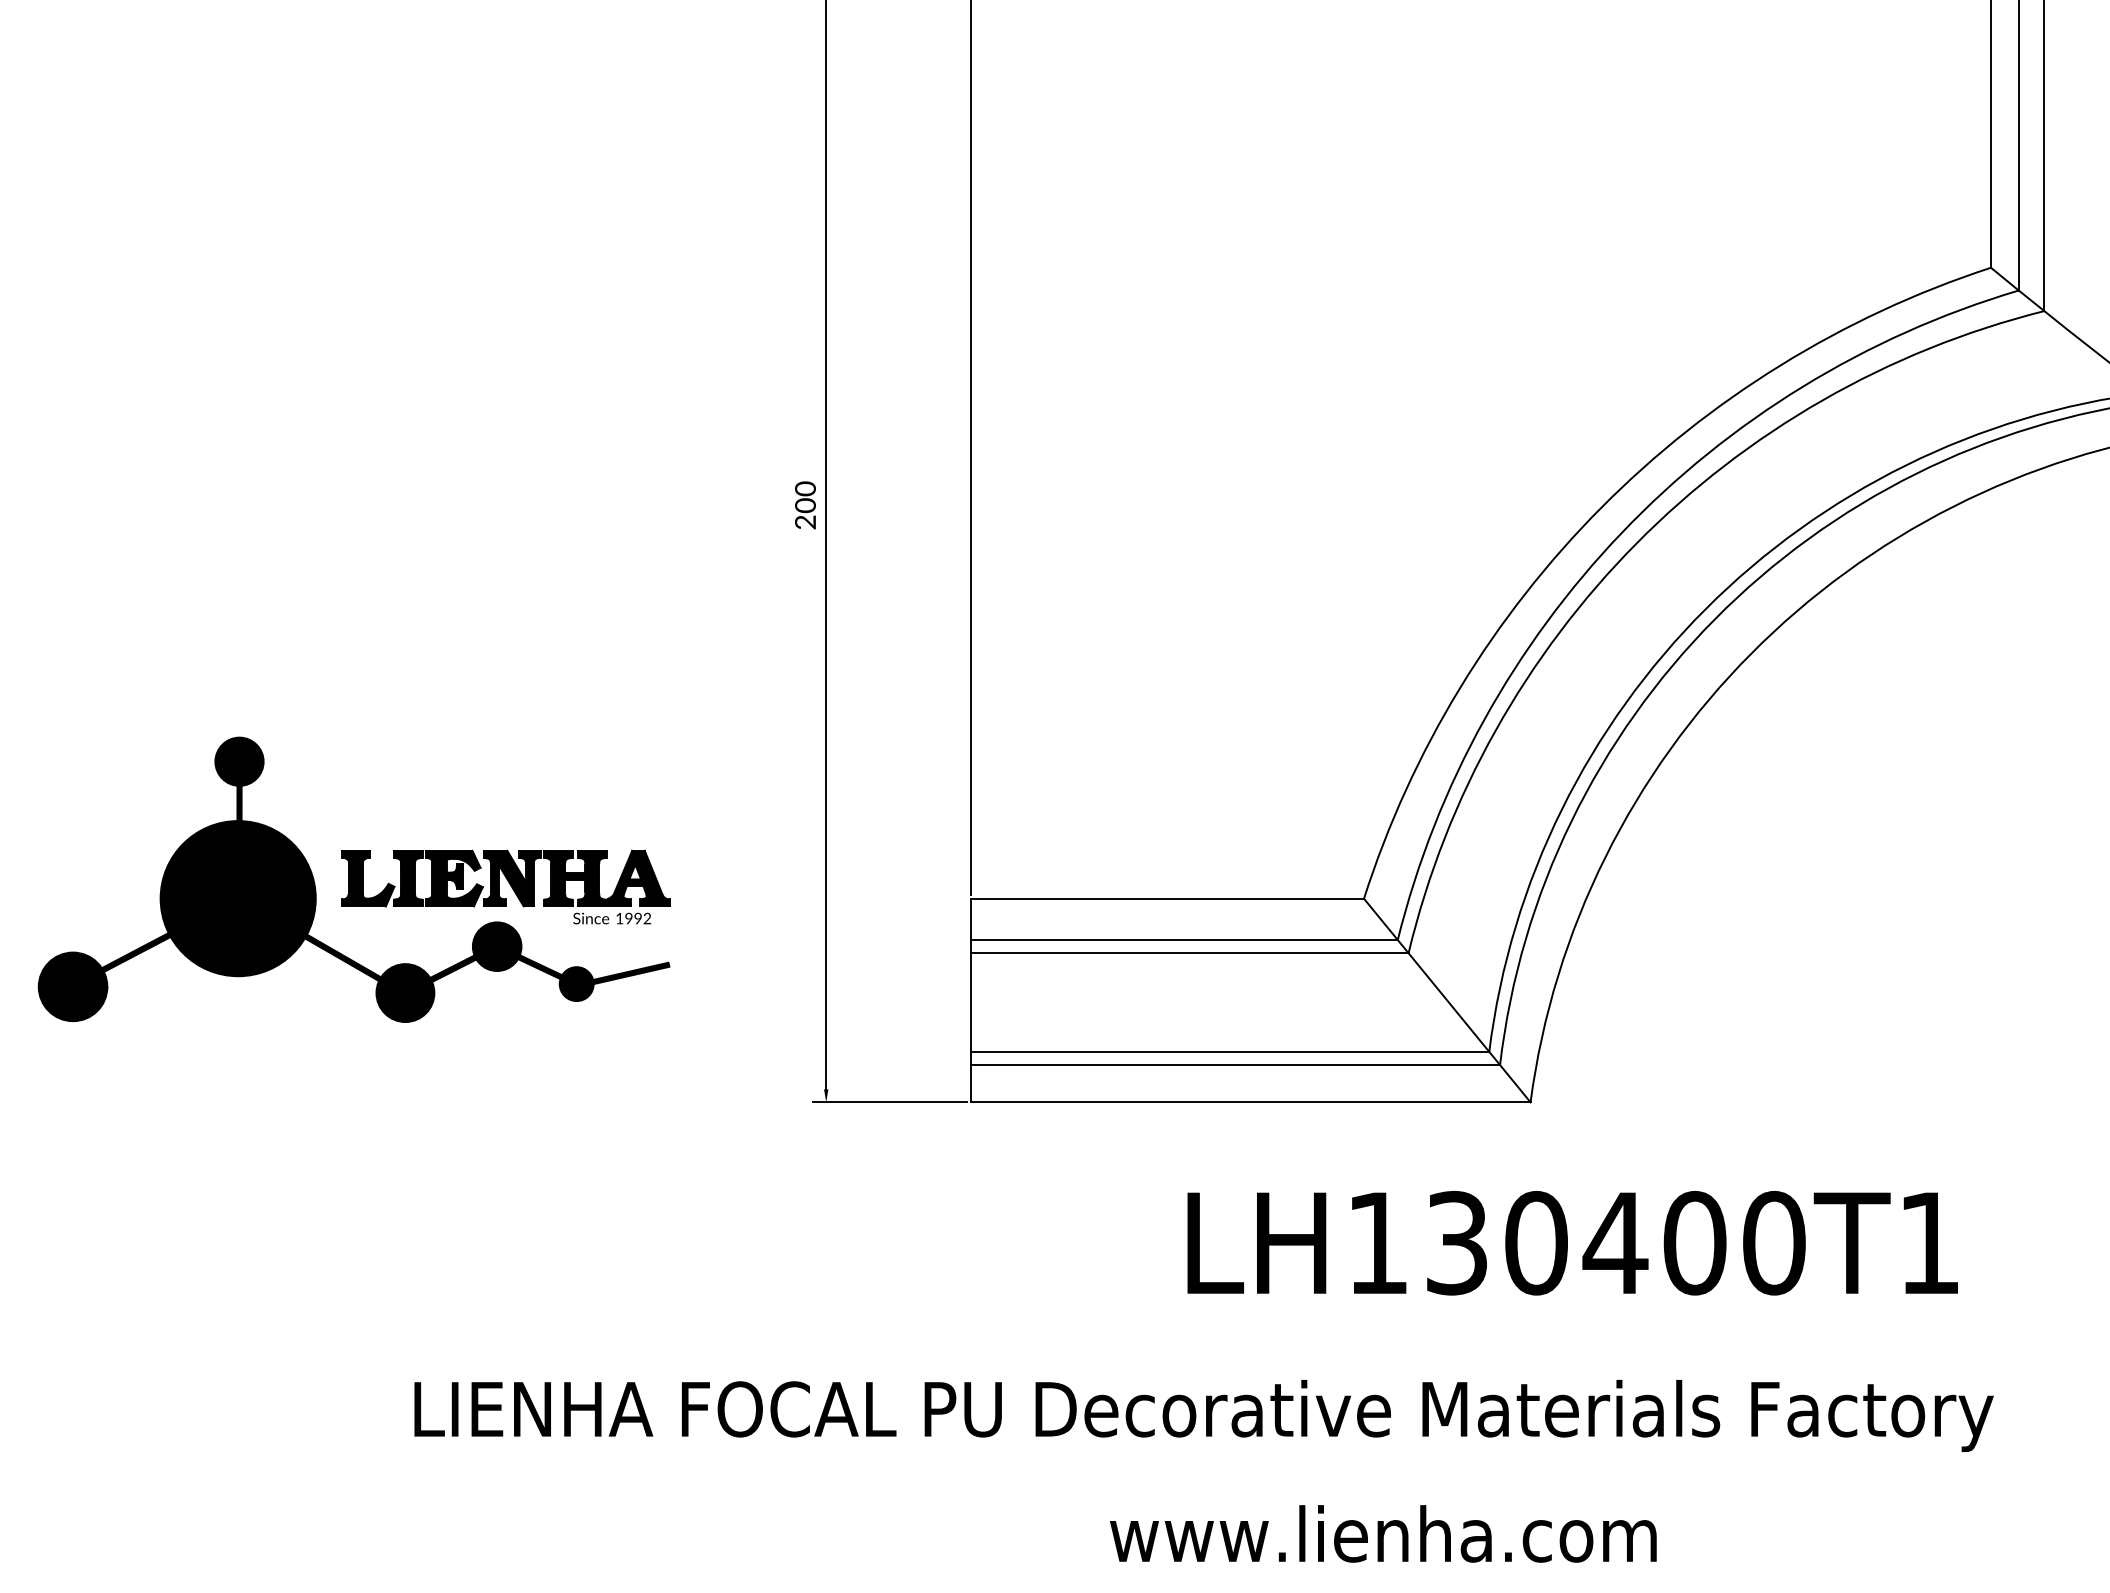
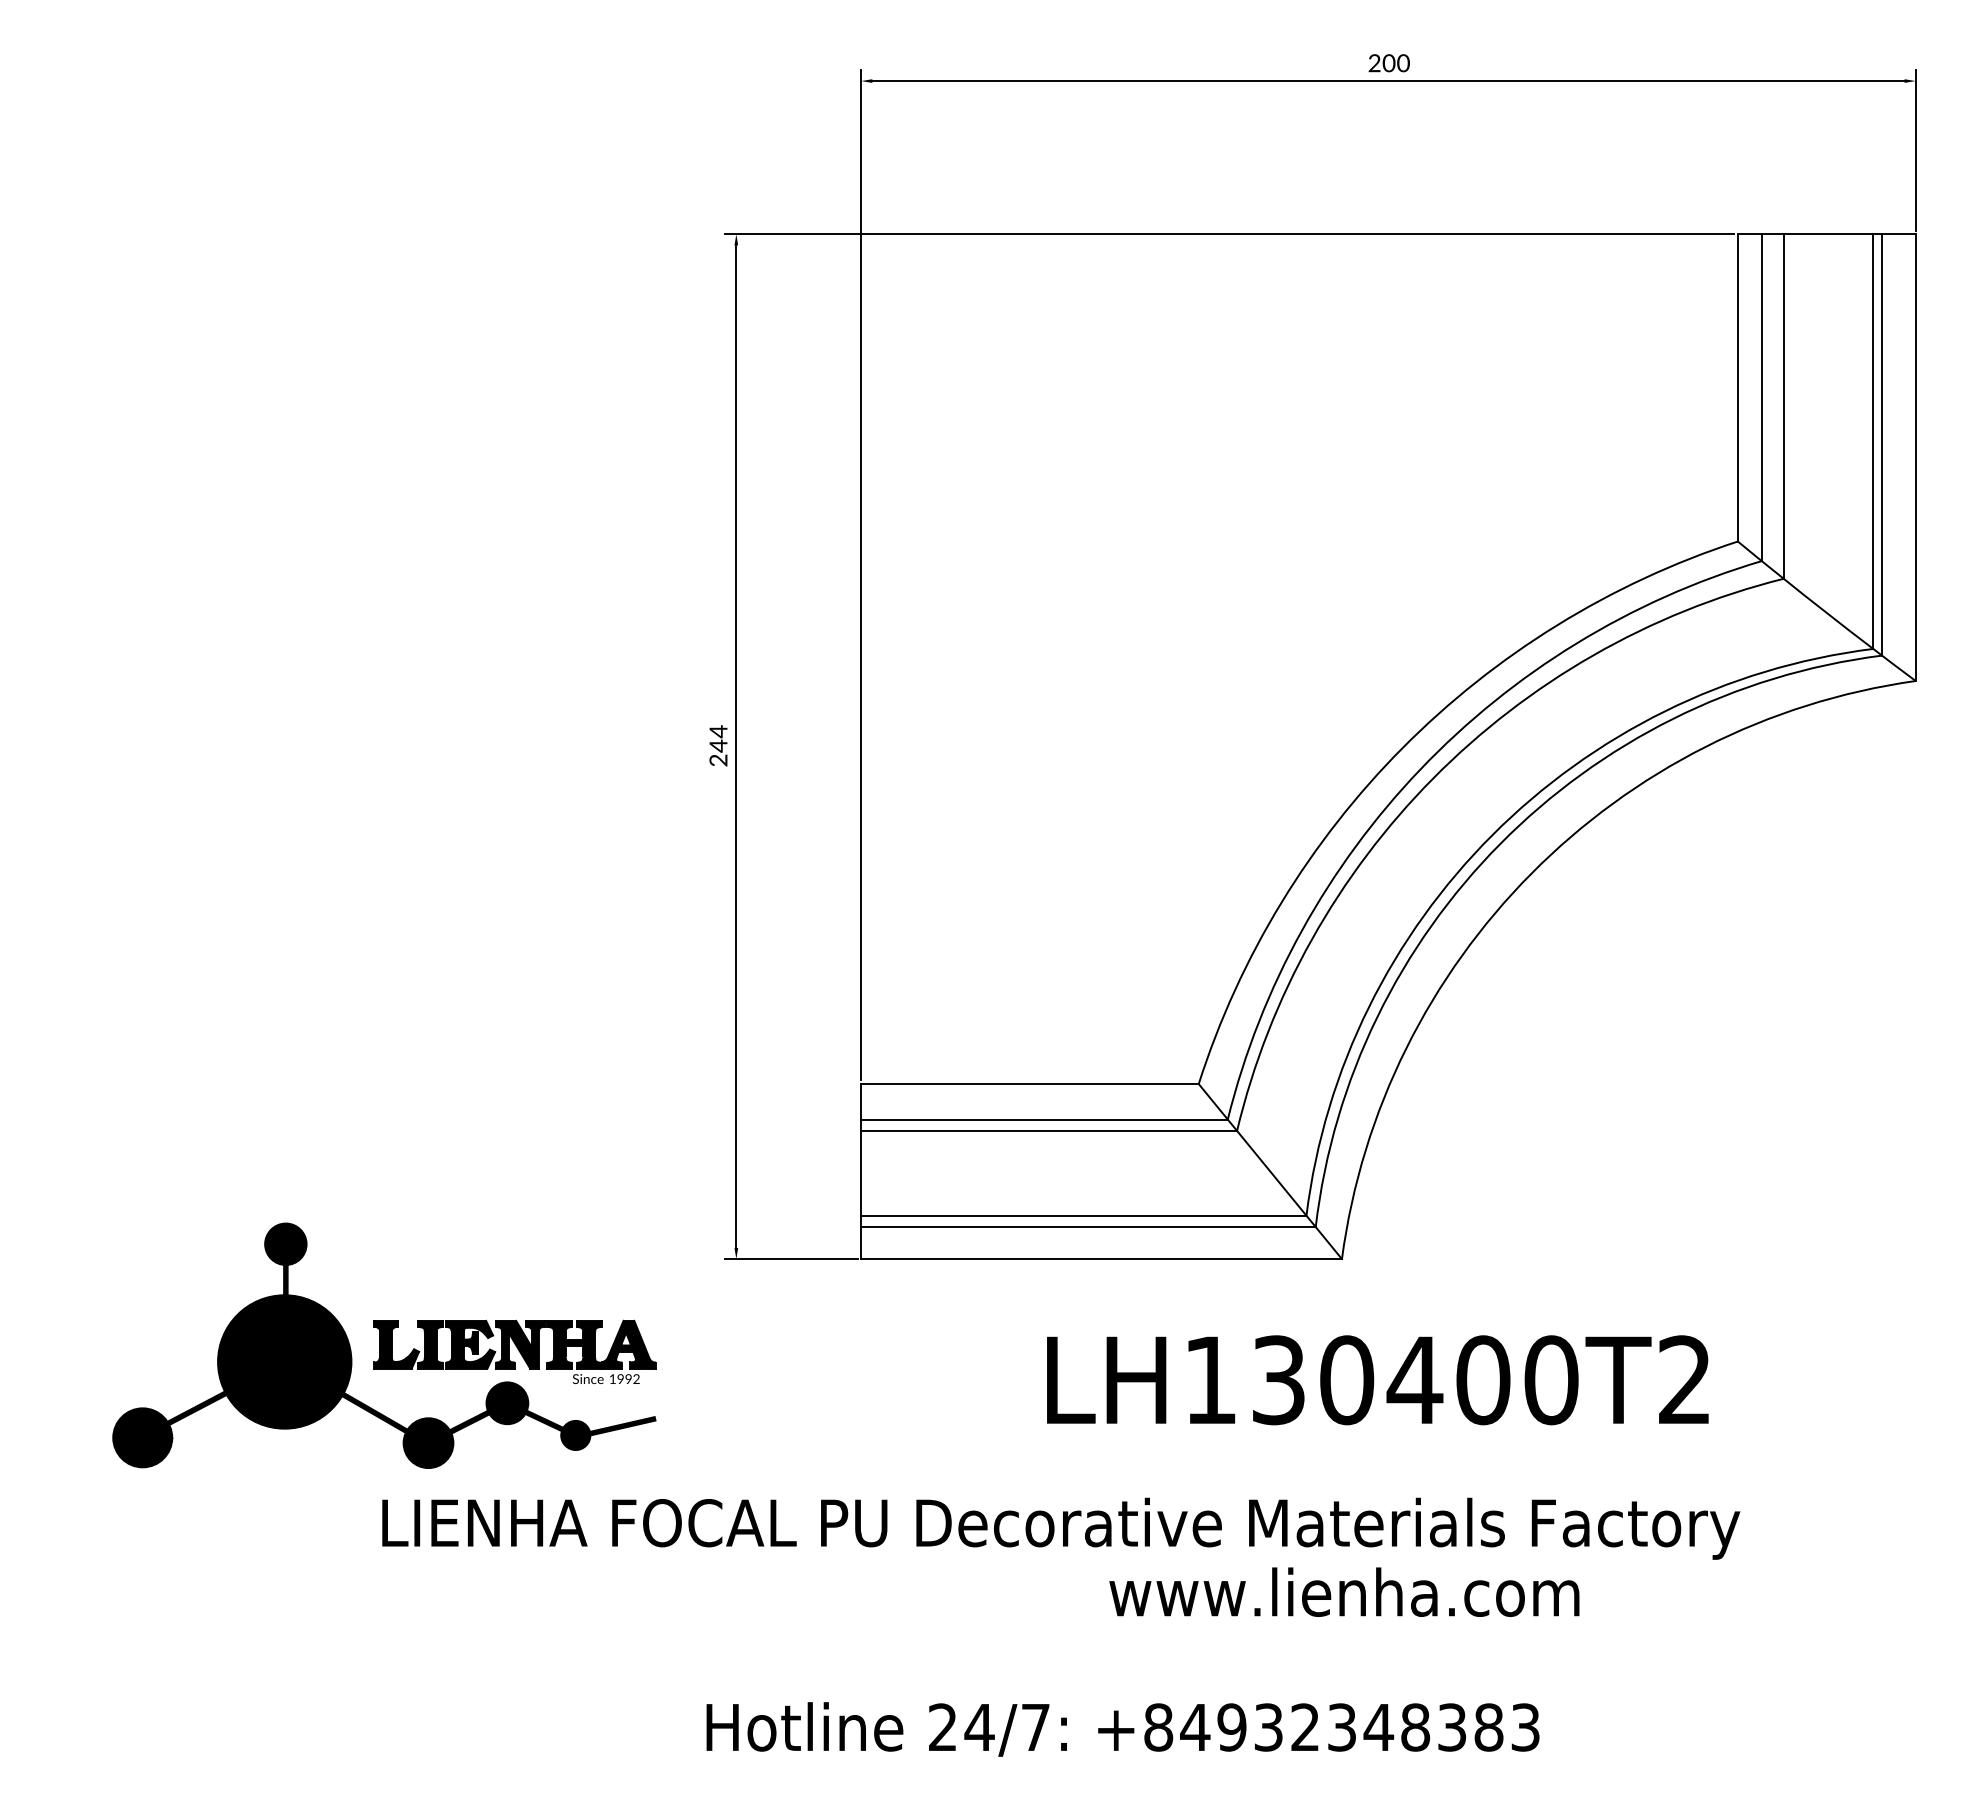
text: (805, 496) -> (718, 738), 200 -> 244
part: (354, 879) -> (384, 1345), moved
text: (1928, 1242) -> (1684, 1379), LH130400T1 -> LH130400T2
text: (1383, 1533) -> (1344, 1591), moved

